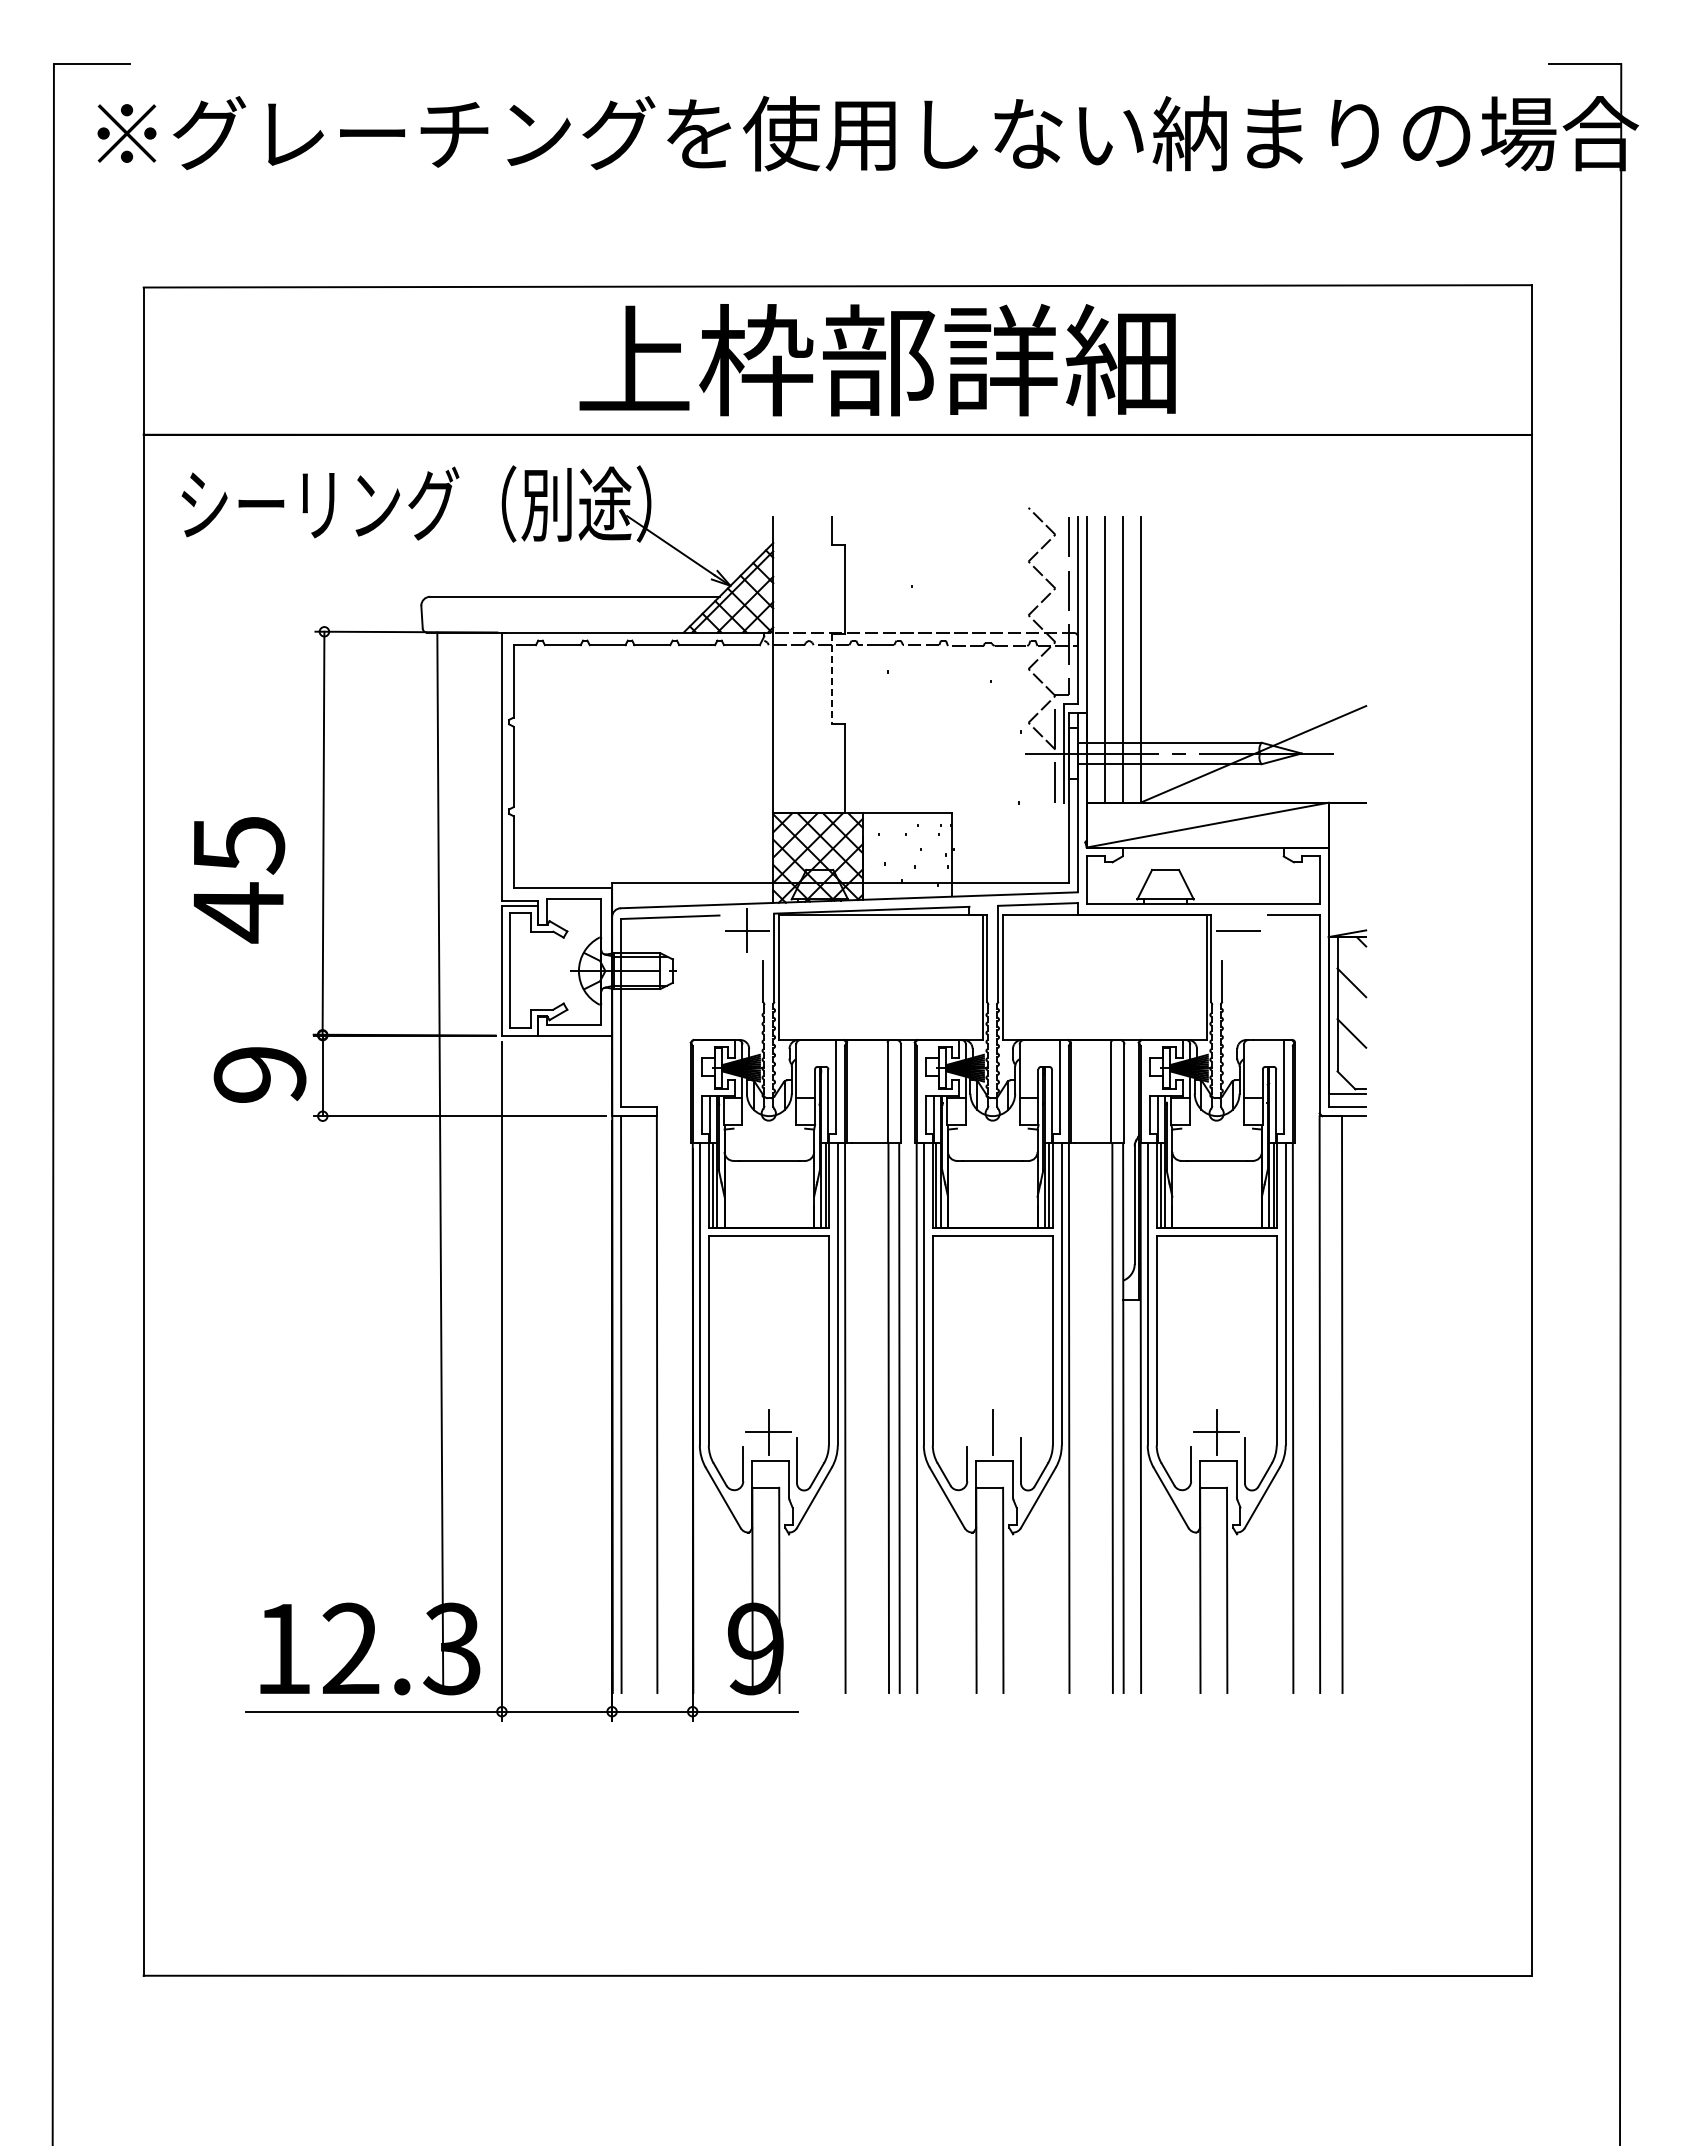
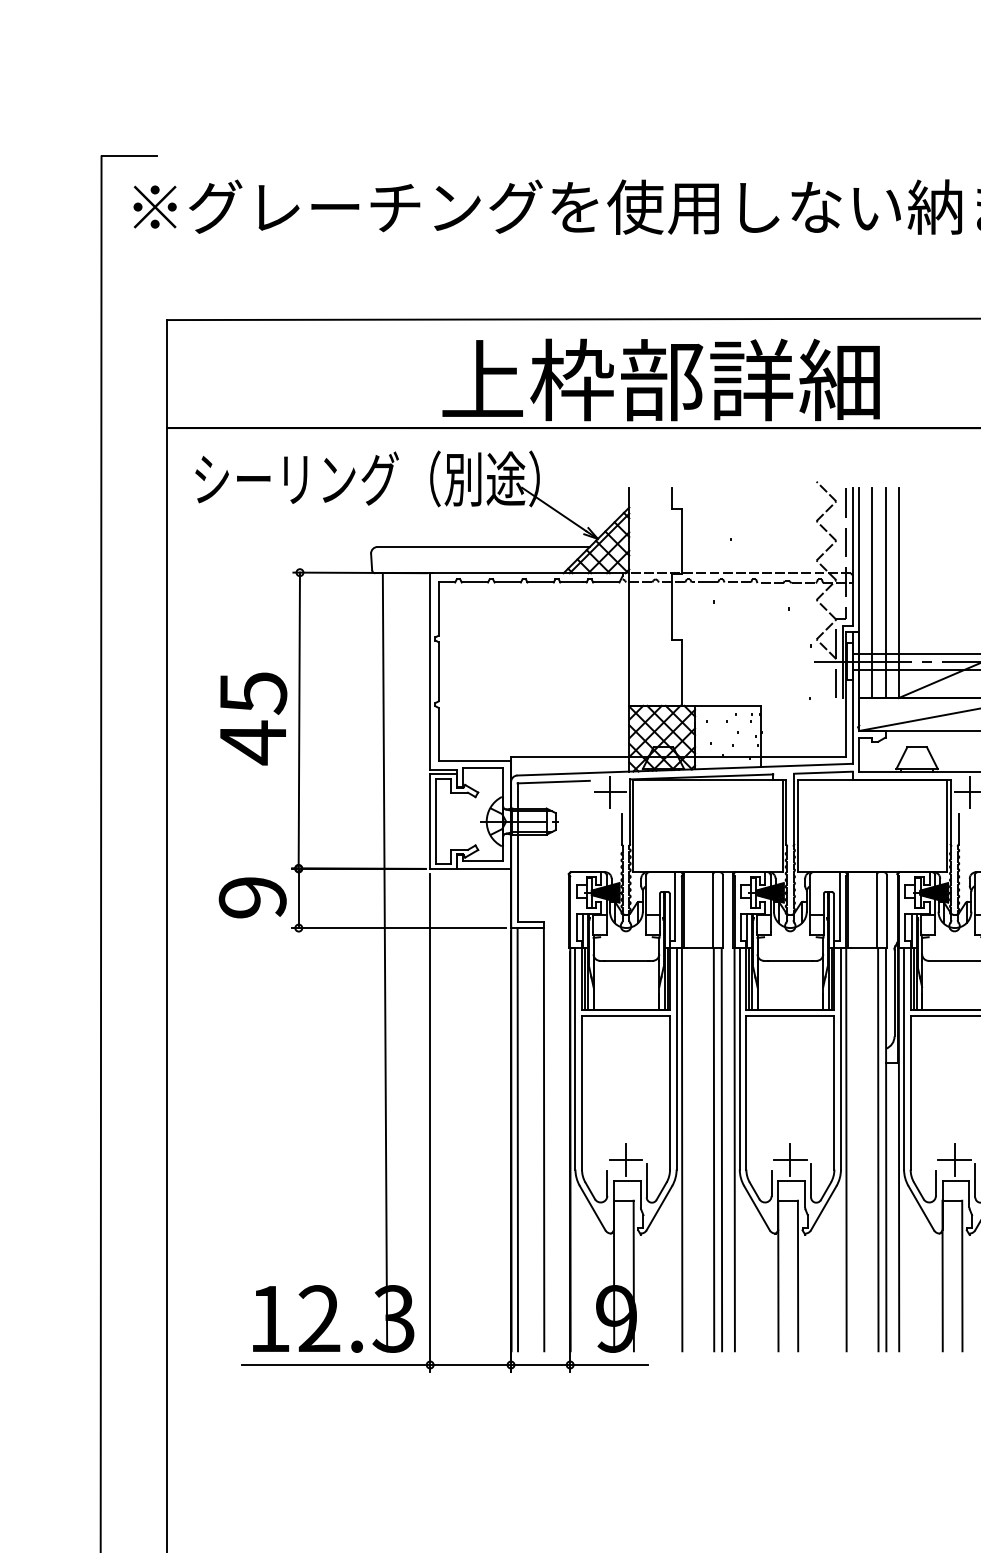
text: (877, 360) -> (661, 380), moved
line: (831, 678) -> (672, 606), dashed -> solid
text: (239, 880) -> (253, 719), moved
line: (1238, 930) -> (970, 791), added
line: (992, 1432) -> (790, 1160), added

